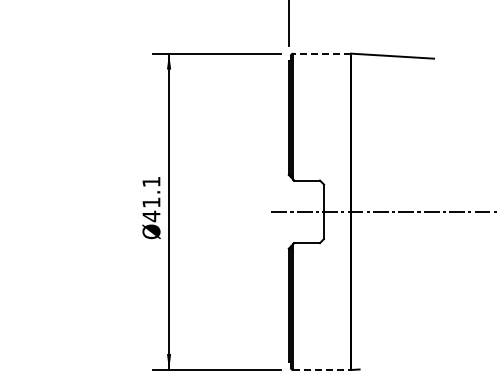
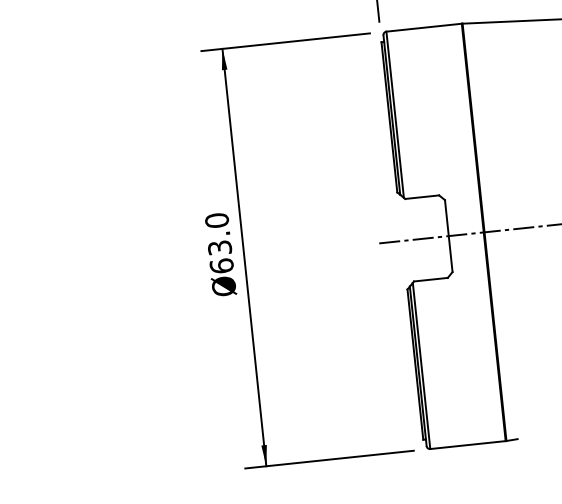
line: (321, 53) -> (423, 27), dashed -> solid
text: (151, 199) -> (219, 243), Ø41.1 -> Ø63.0
line: (321, 370) -> (467, 445), dashed -> solid

